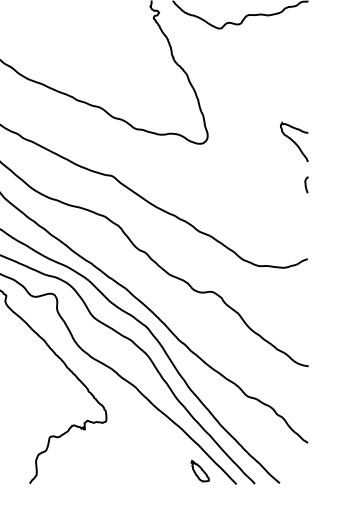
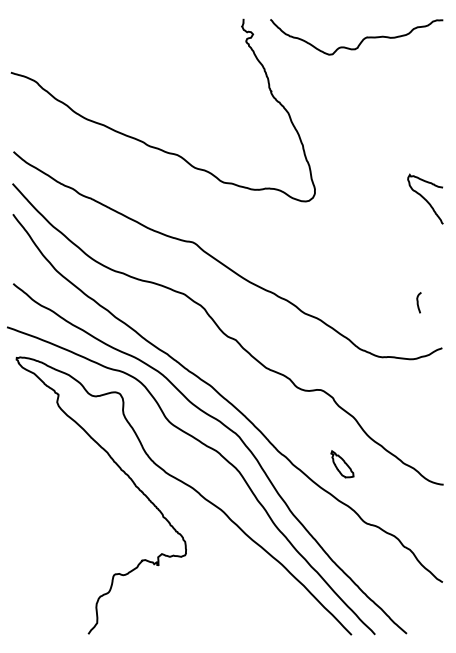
curve: (306, 184) -> (418, 302), moved
part: (200, 471) -> (342, 464), moved

